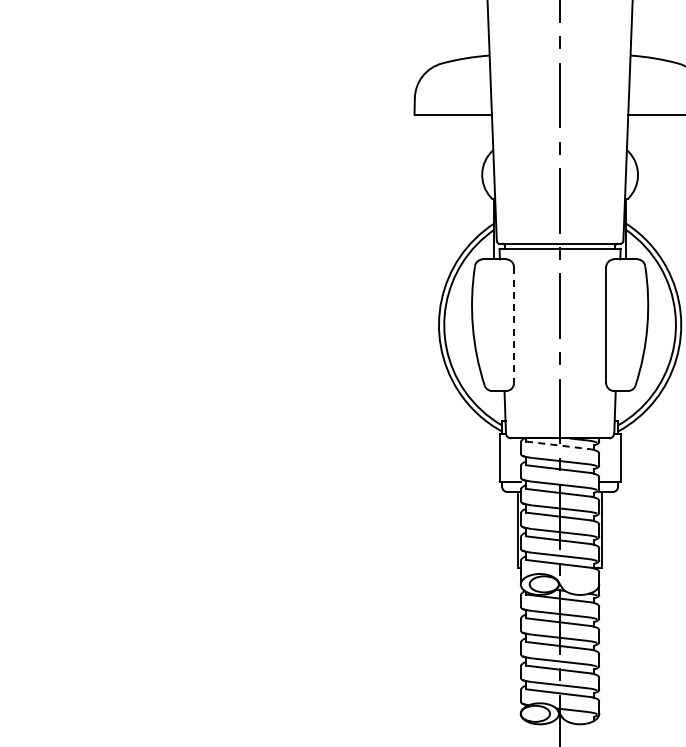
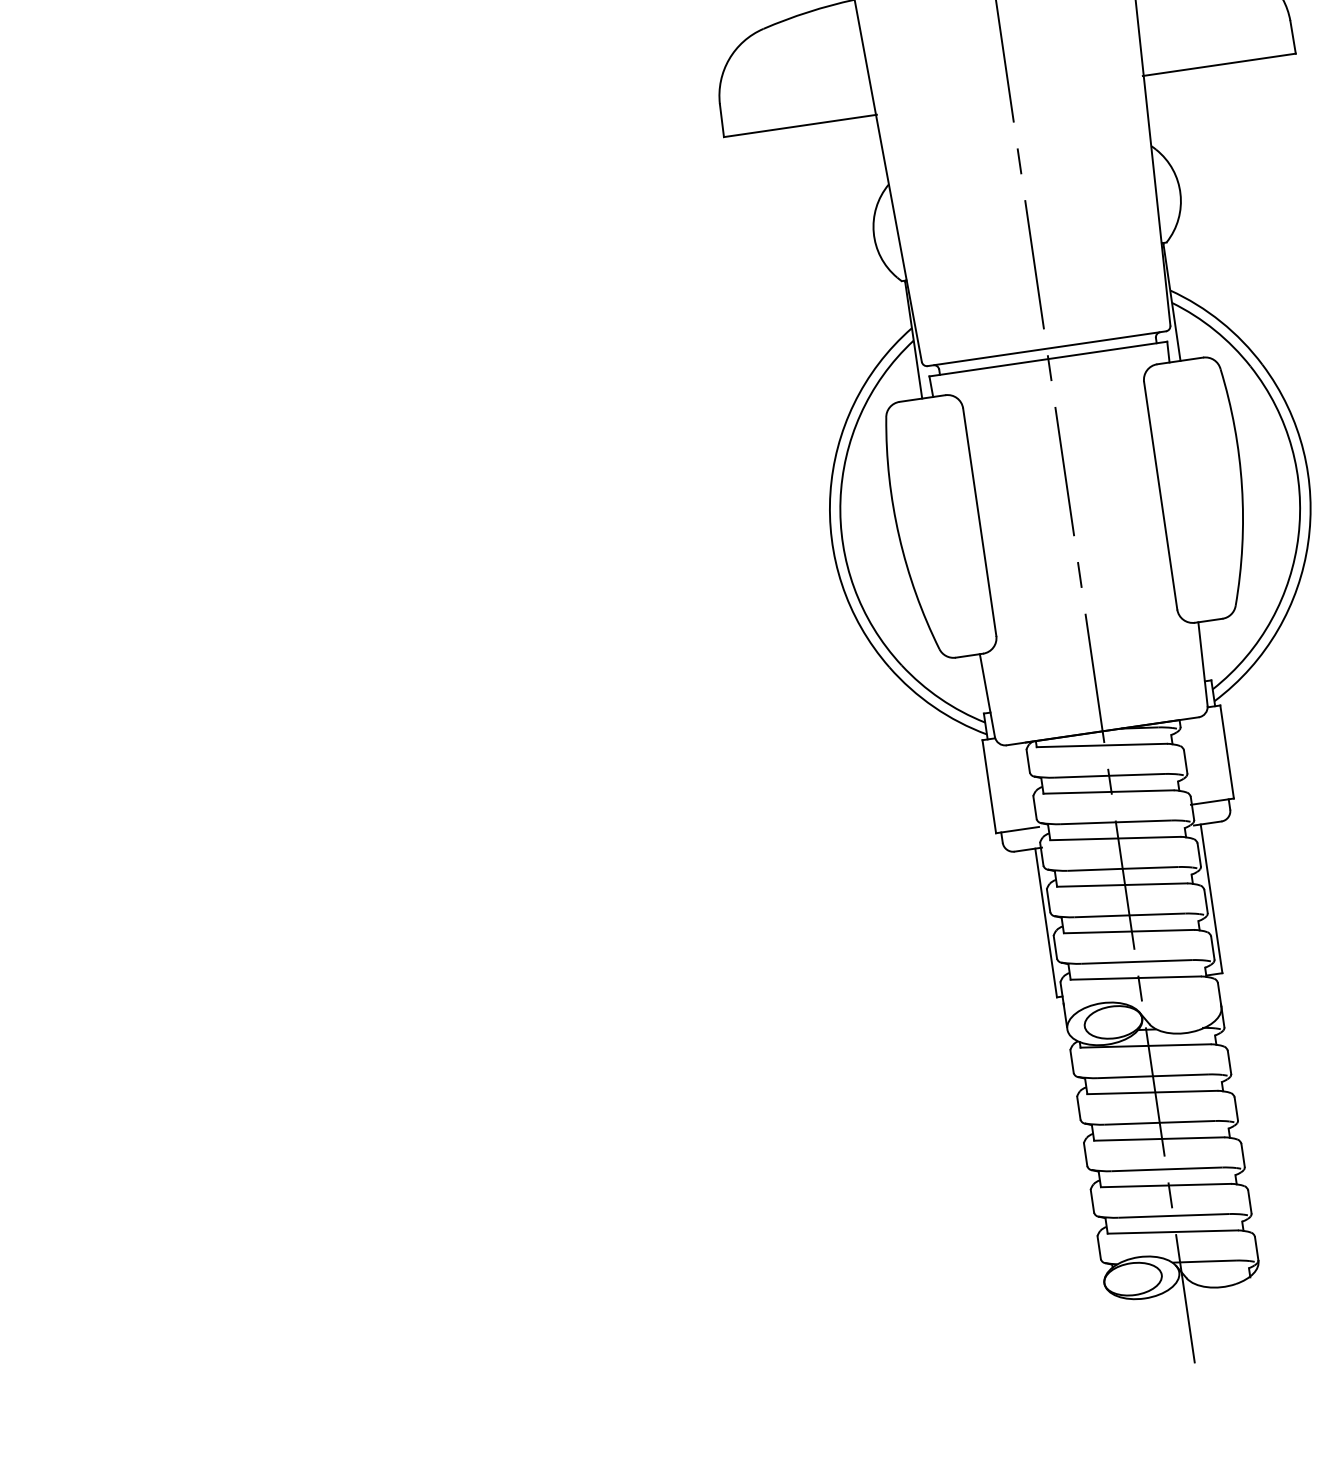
line: (514, 325) -> (980, 522), dashed -> solid
line: (558, 445) -> (1101, 745), dashed -> solid

